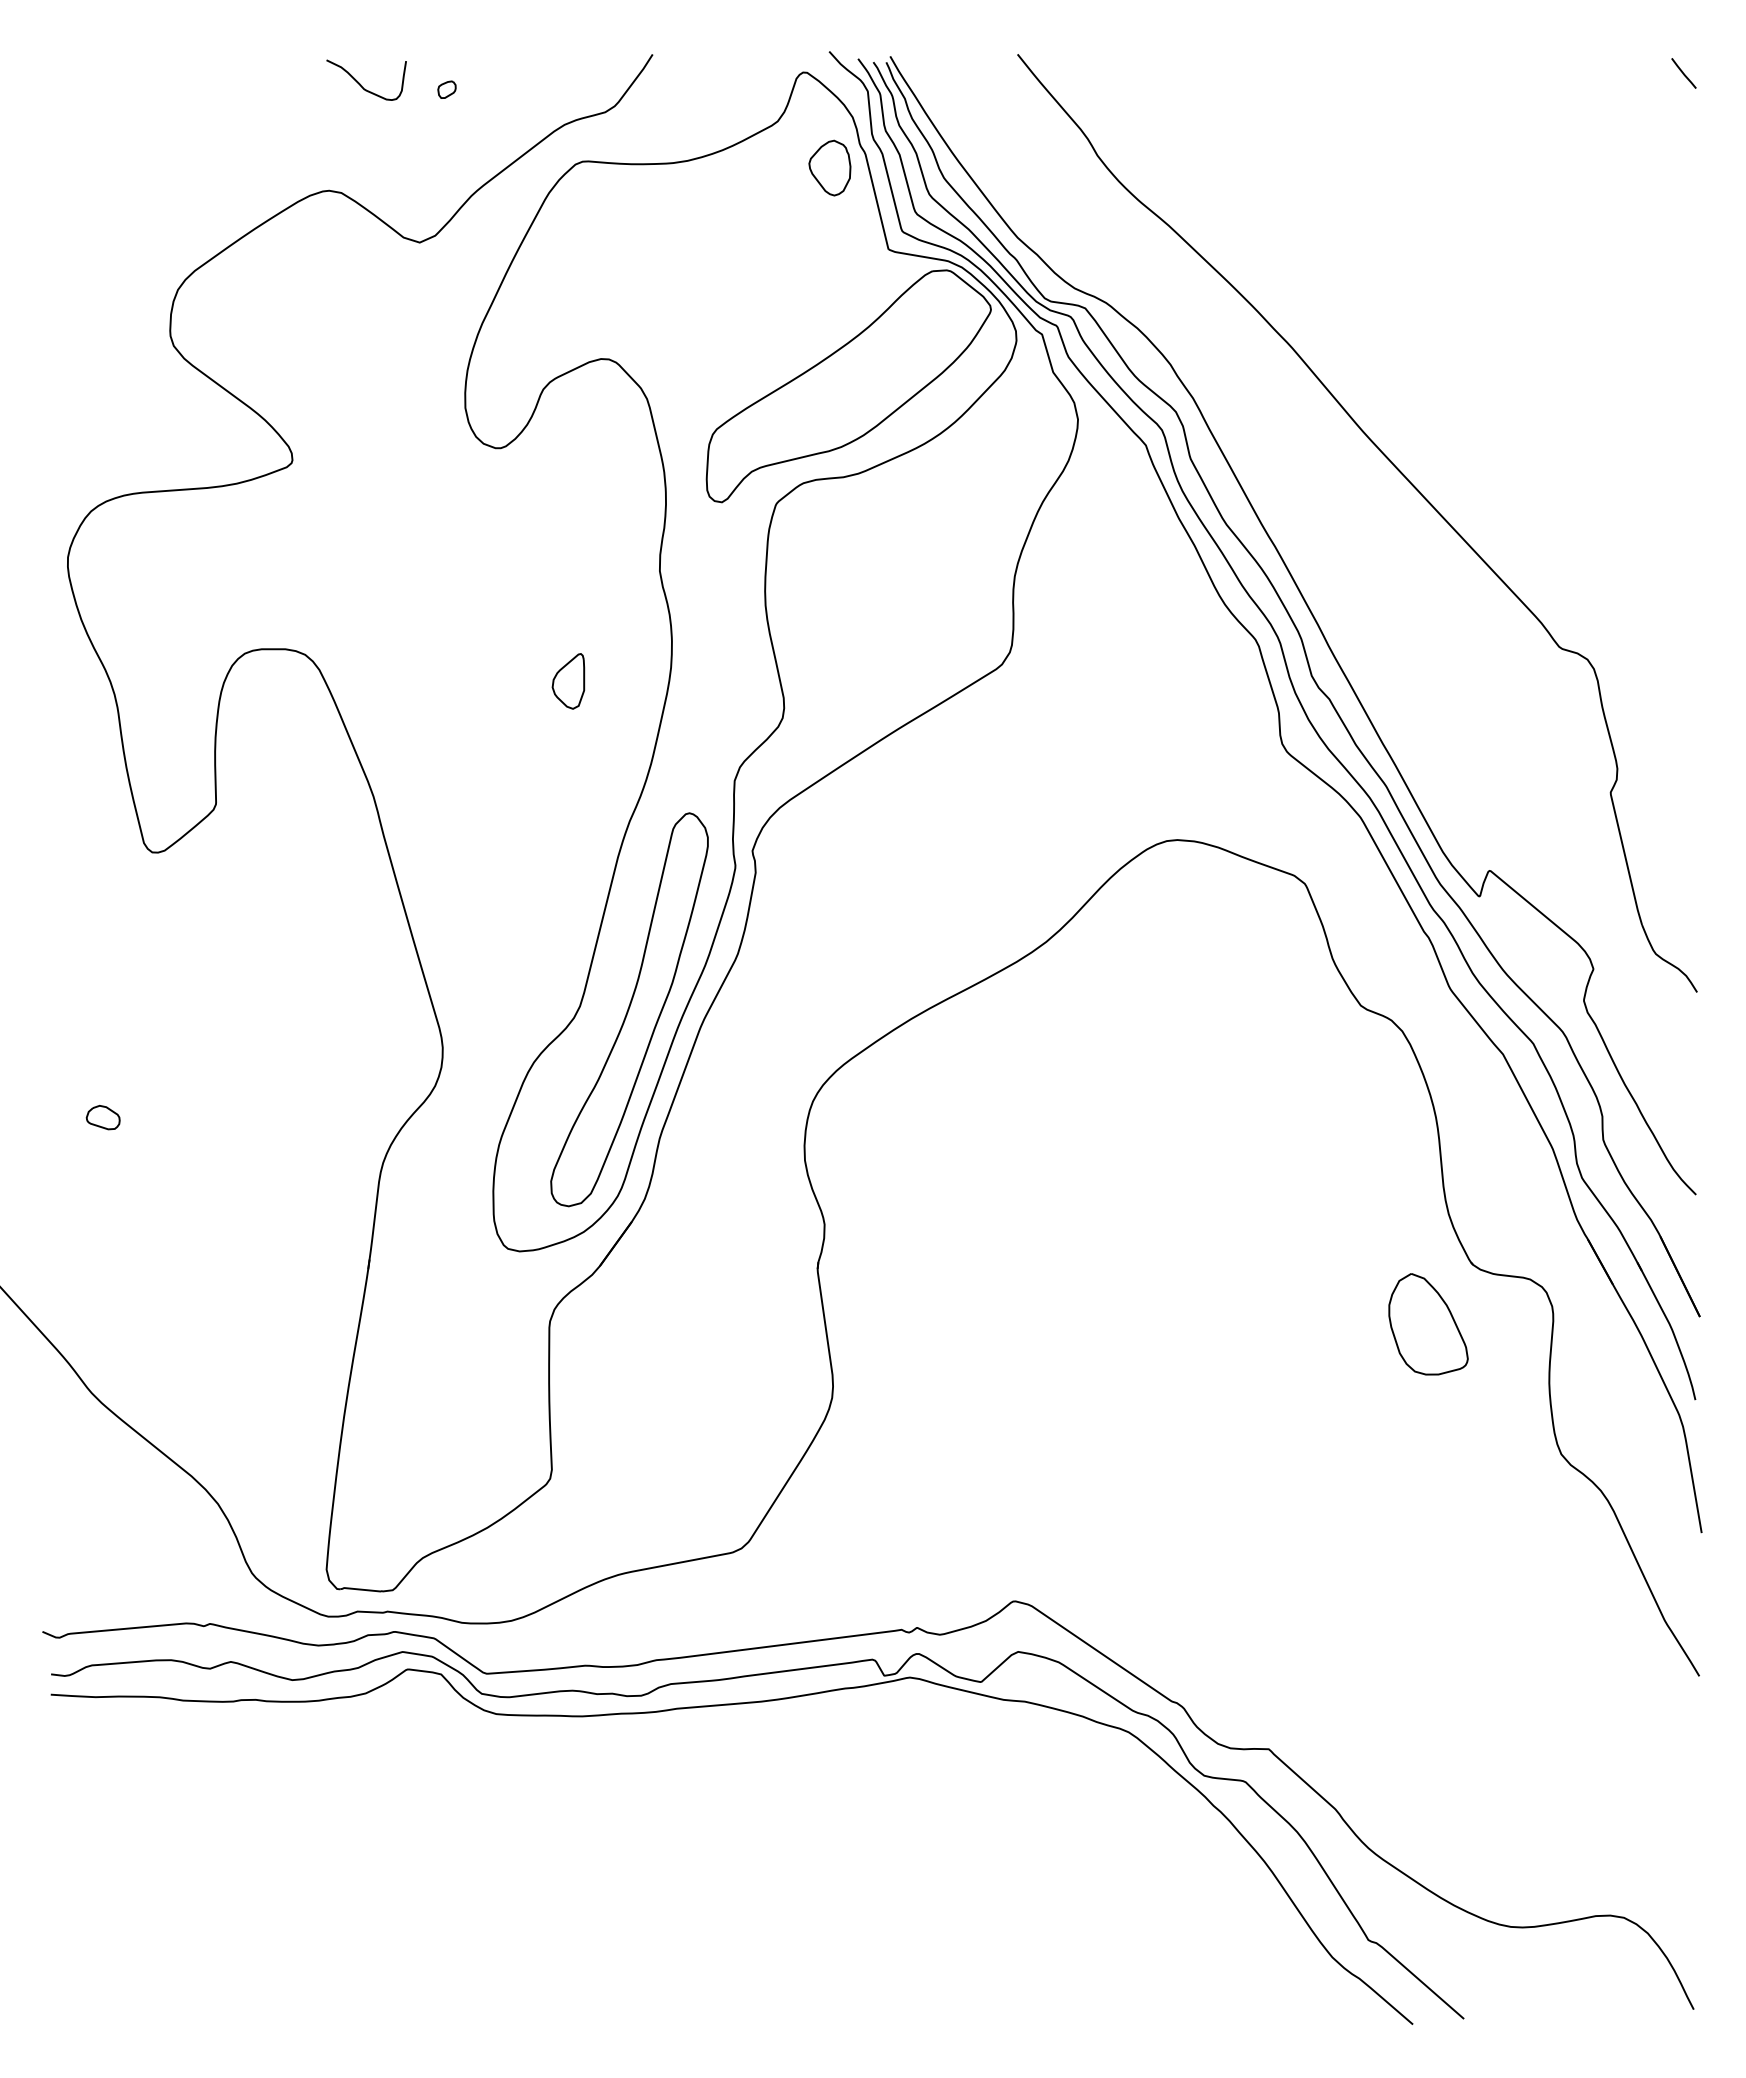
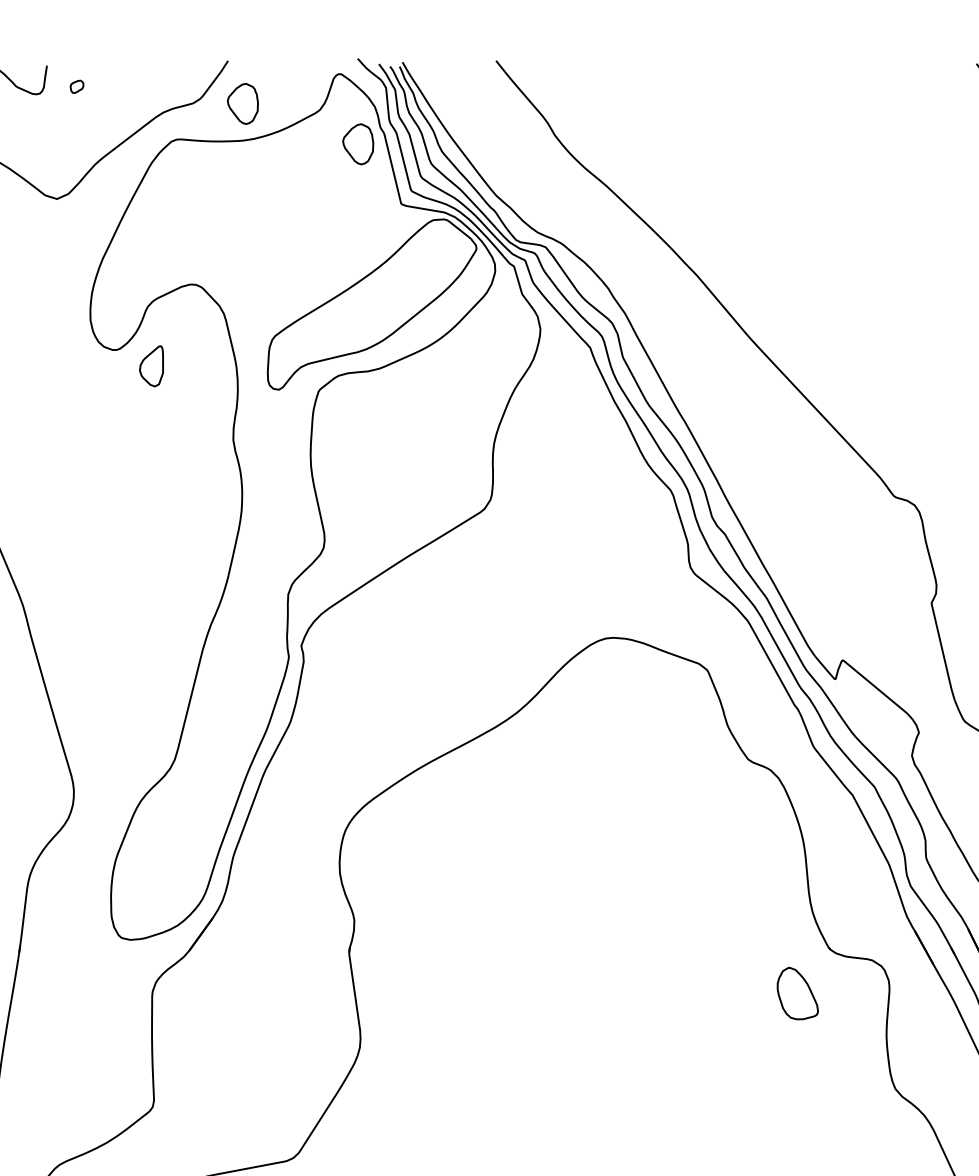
part: (672, 112) -> (242, 103), added
part: (568, 681) -> (151, 366), moved
part: (629, 1009) -> (211, 762), removed
part: (1428, 1324) -> (797, 993), size x0.7

